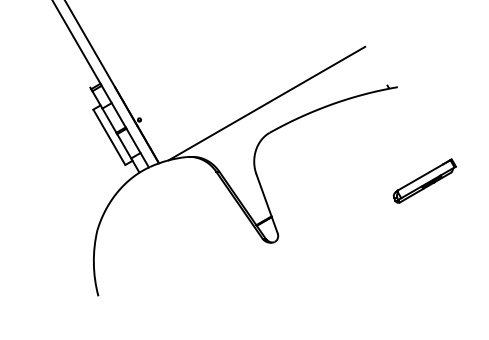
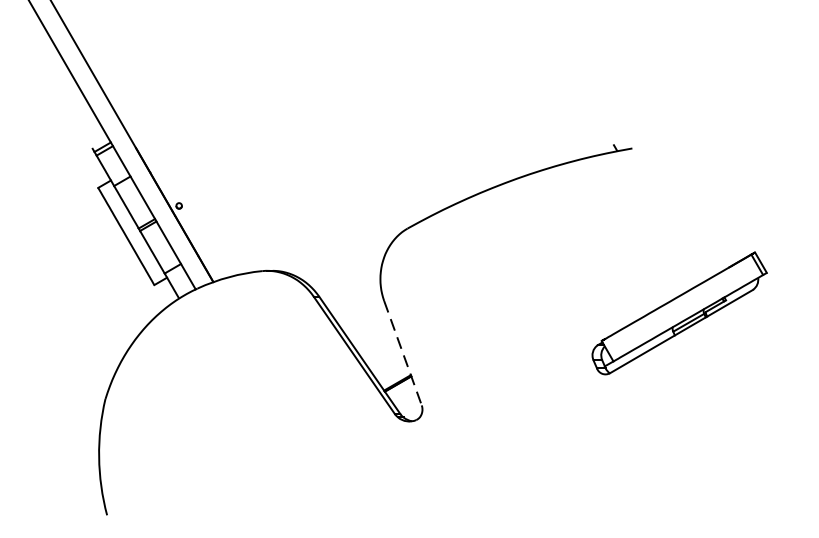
line: (266, 103) -> (401, 177), removed
part: (424, 180) -> (679, 312), size x1.6
line: (267, 203) -> (403, 352), solid -> dashed

